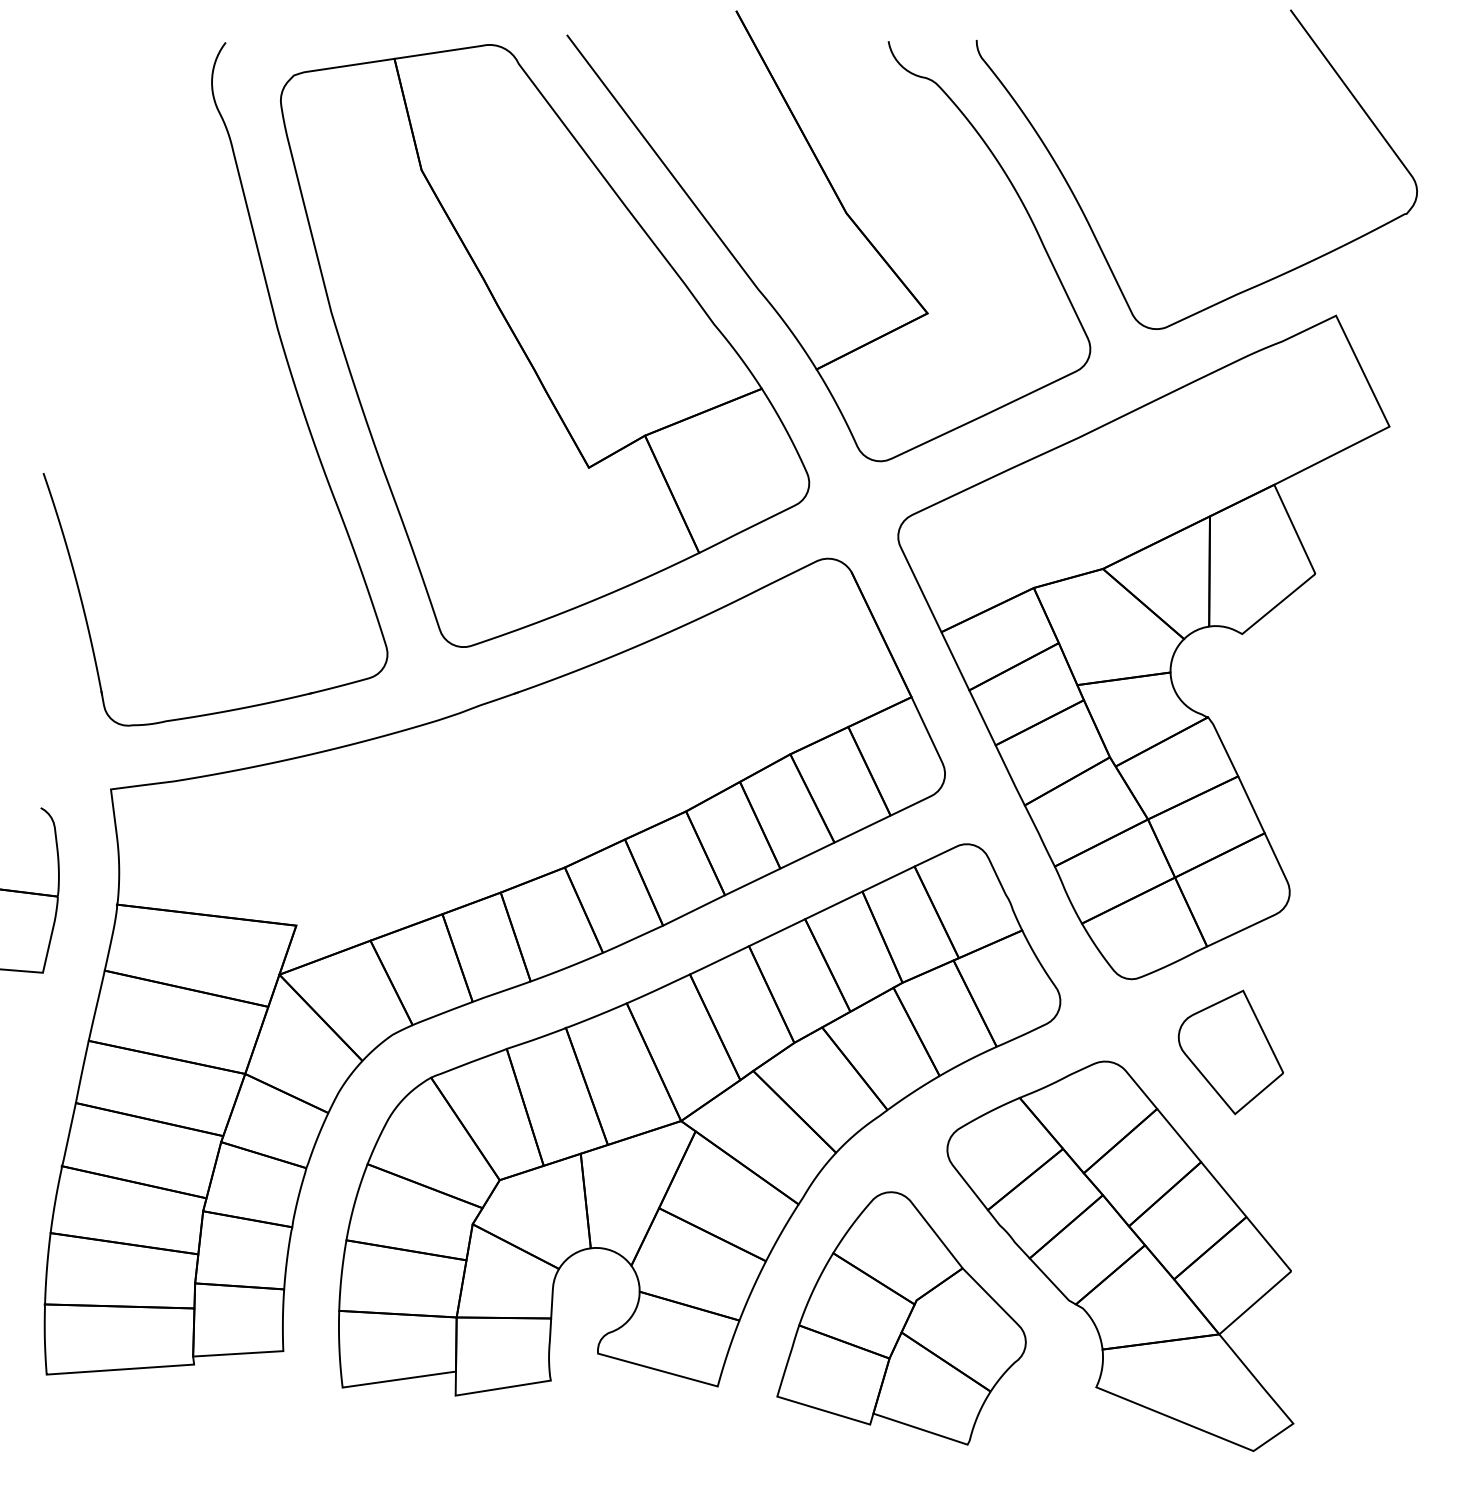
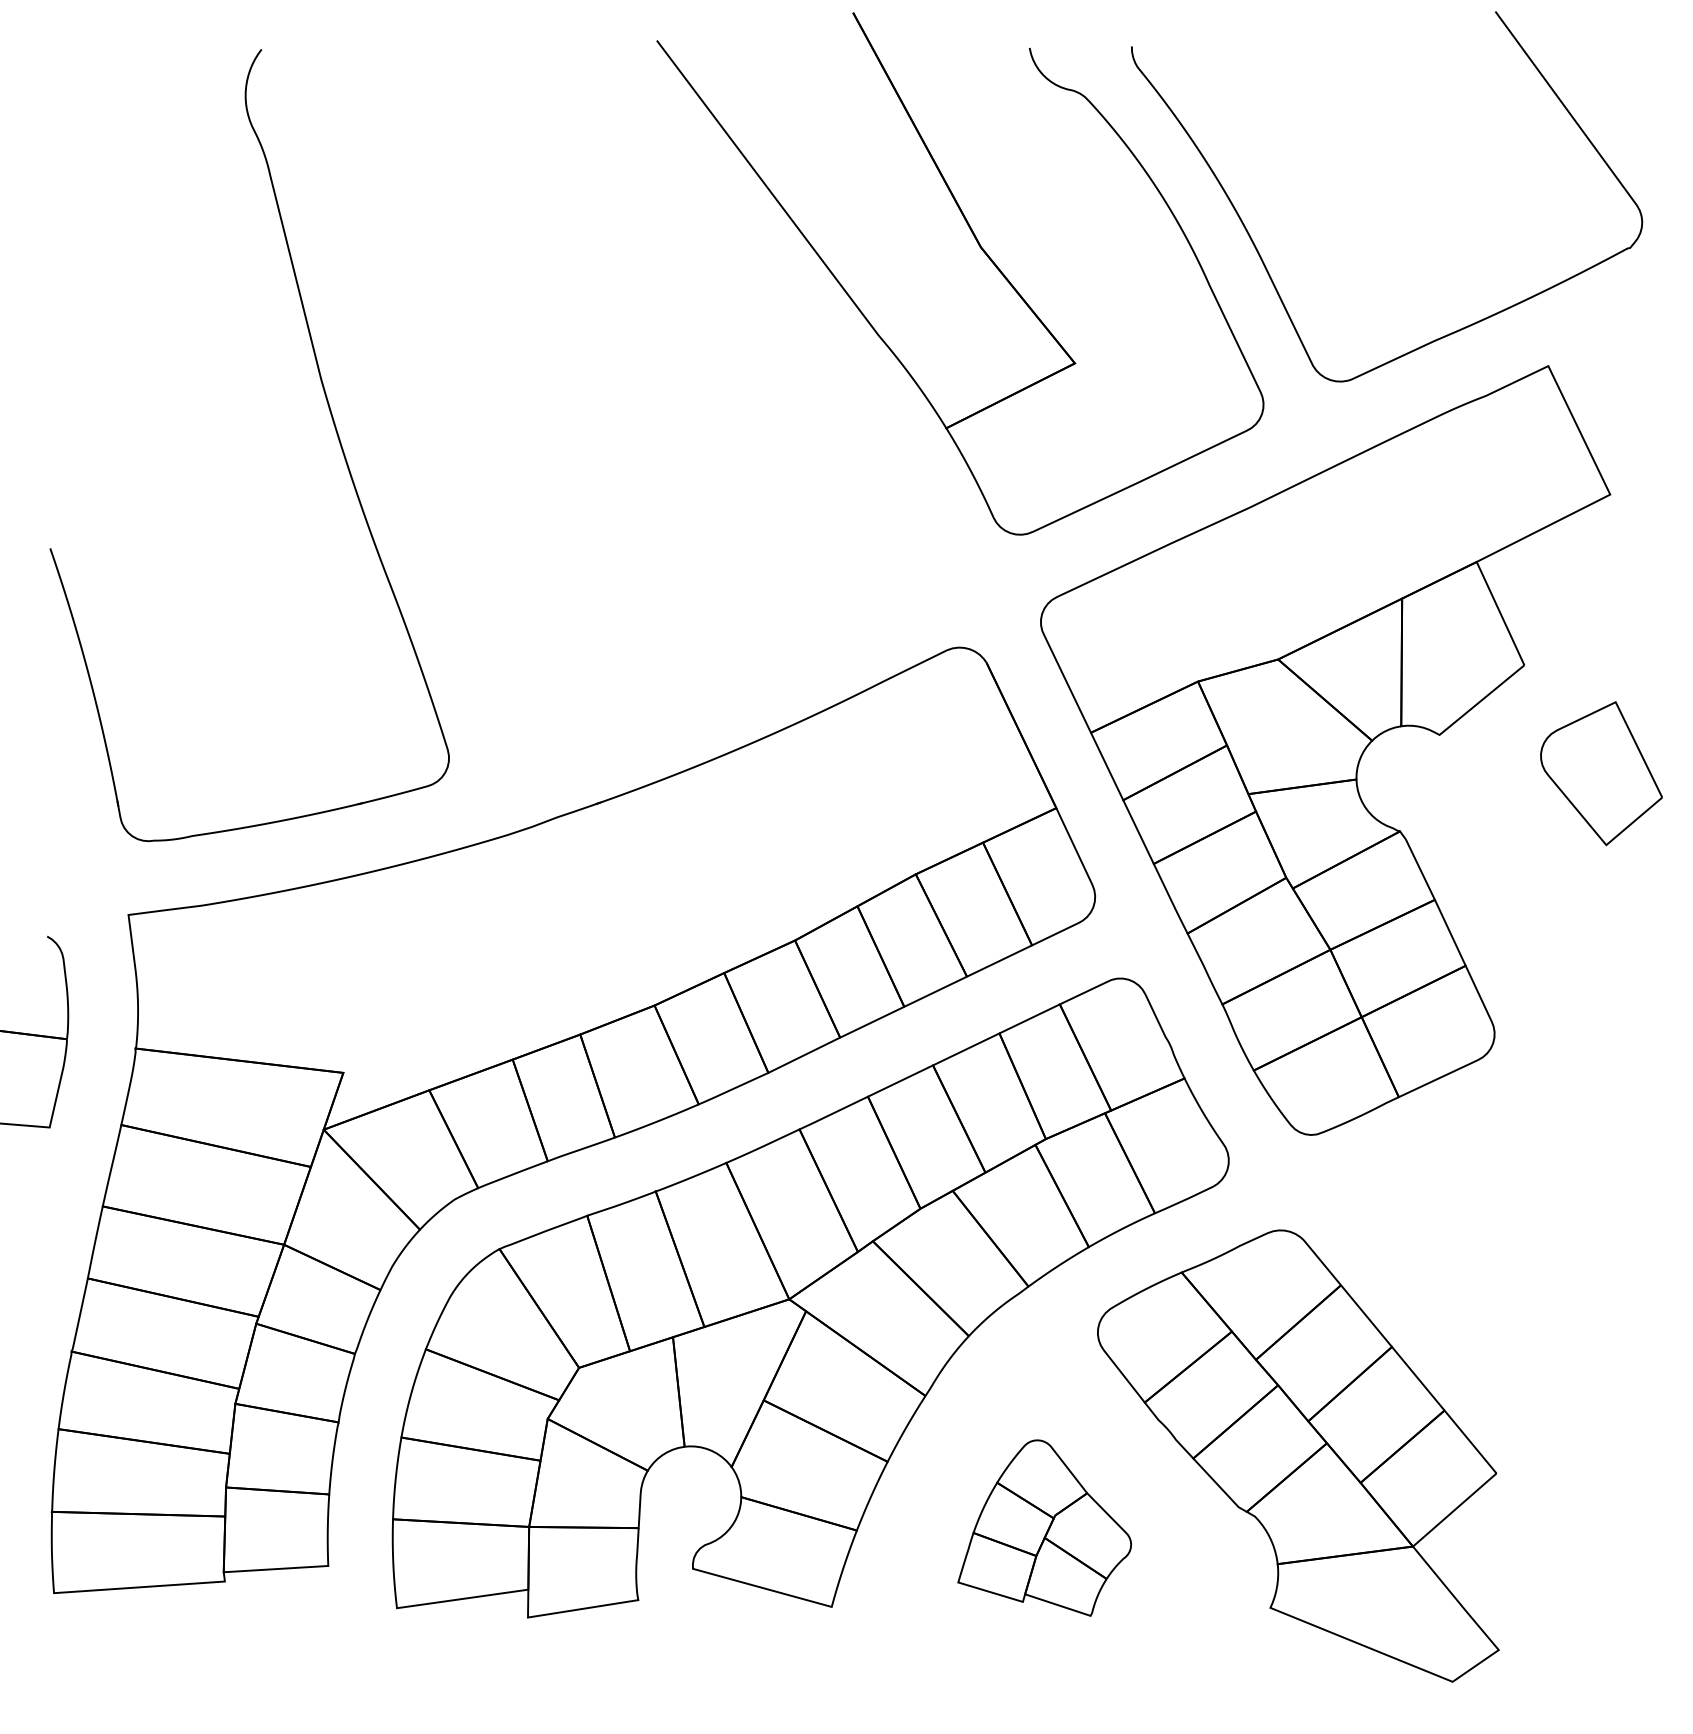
part: (545, 345) -> (632, 400), removed
part: (1230, 1052) -> (1600, 773), moved
part: (901, 1318) -> (1044, 1528), size x0.6

